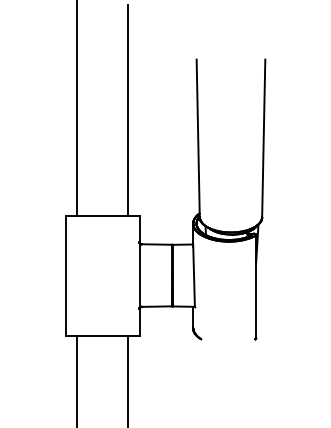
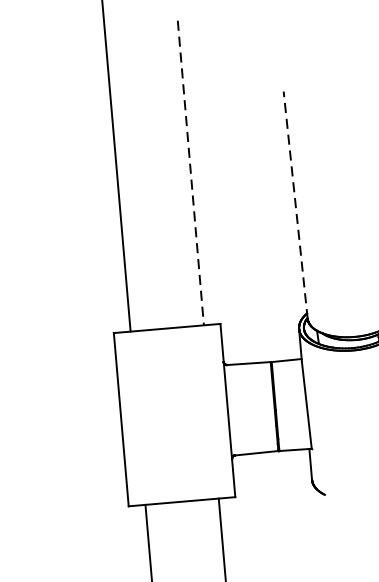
line: (128, 110) -> (191, 173), solid -> dashed
line: (198, 138) -> (296, 205), solid -> dashed

